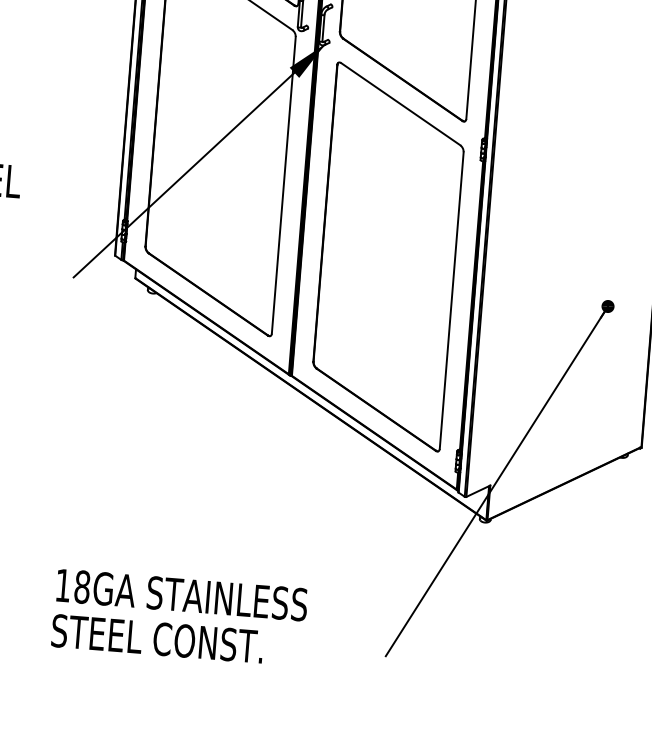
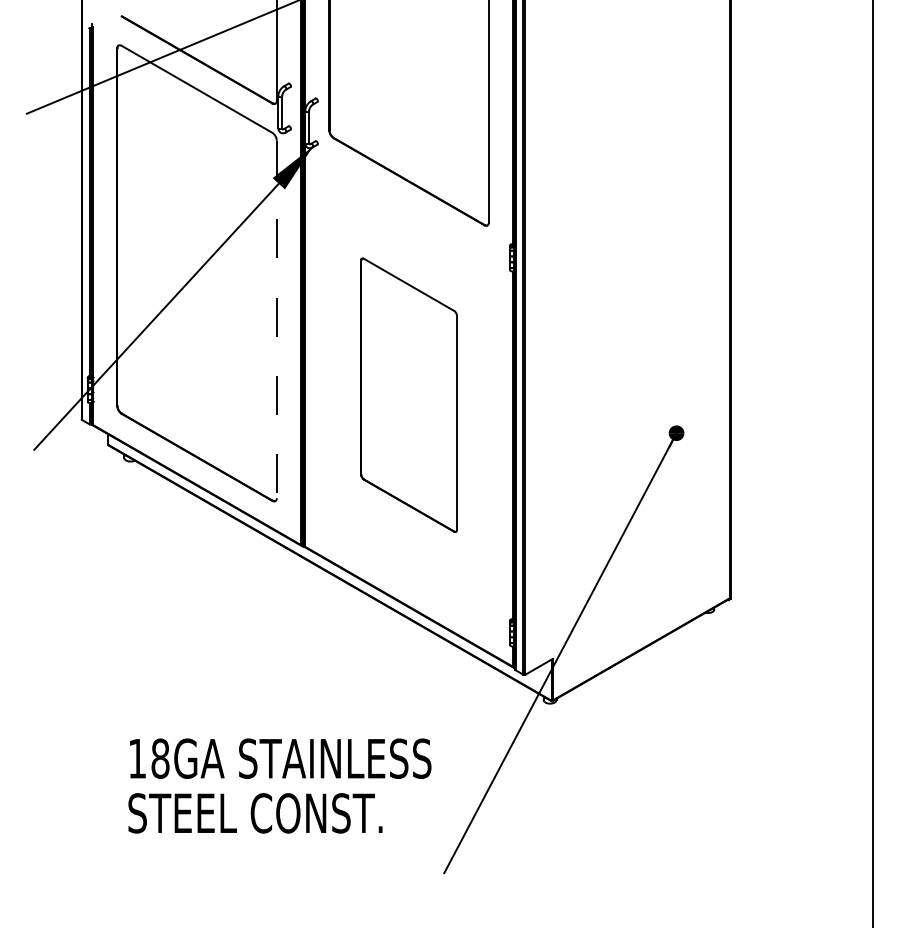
line: (283, 185) -> (276, 319), solid -> dashed
part: (388, 257) -> (408, 395), size x0.6
text: (179, 617) -> (279, 785), moved

